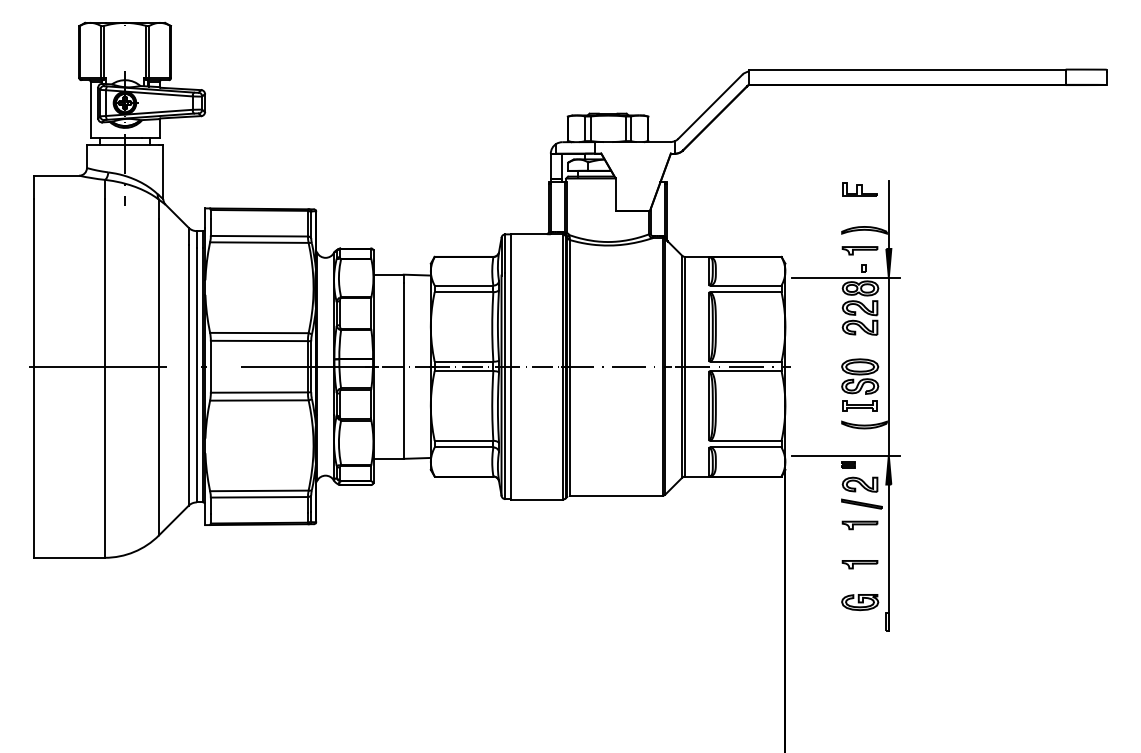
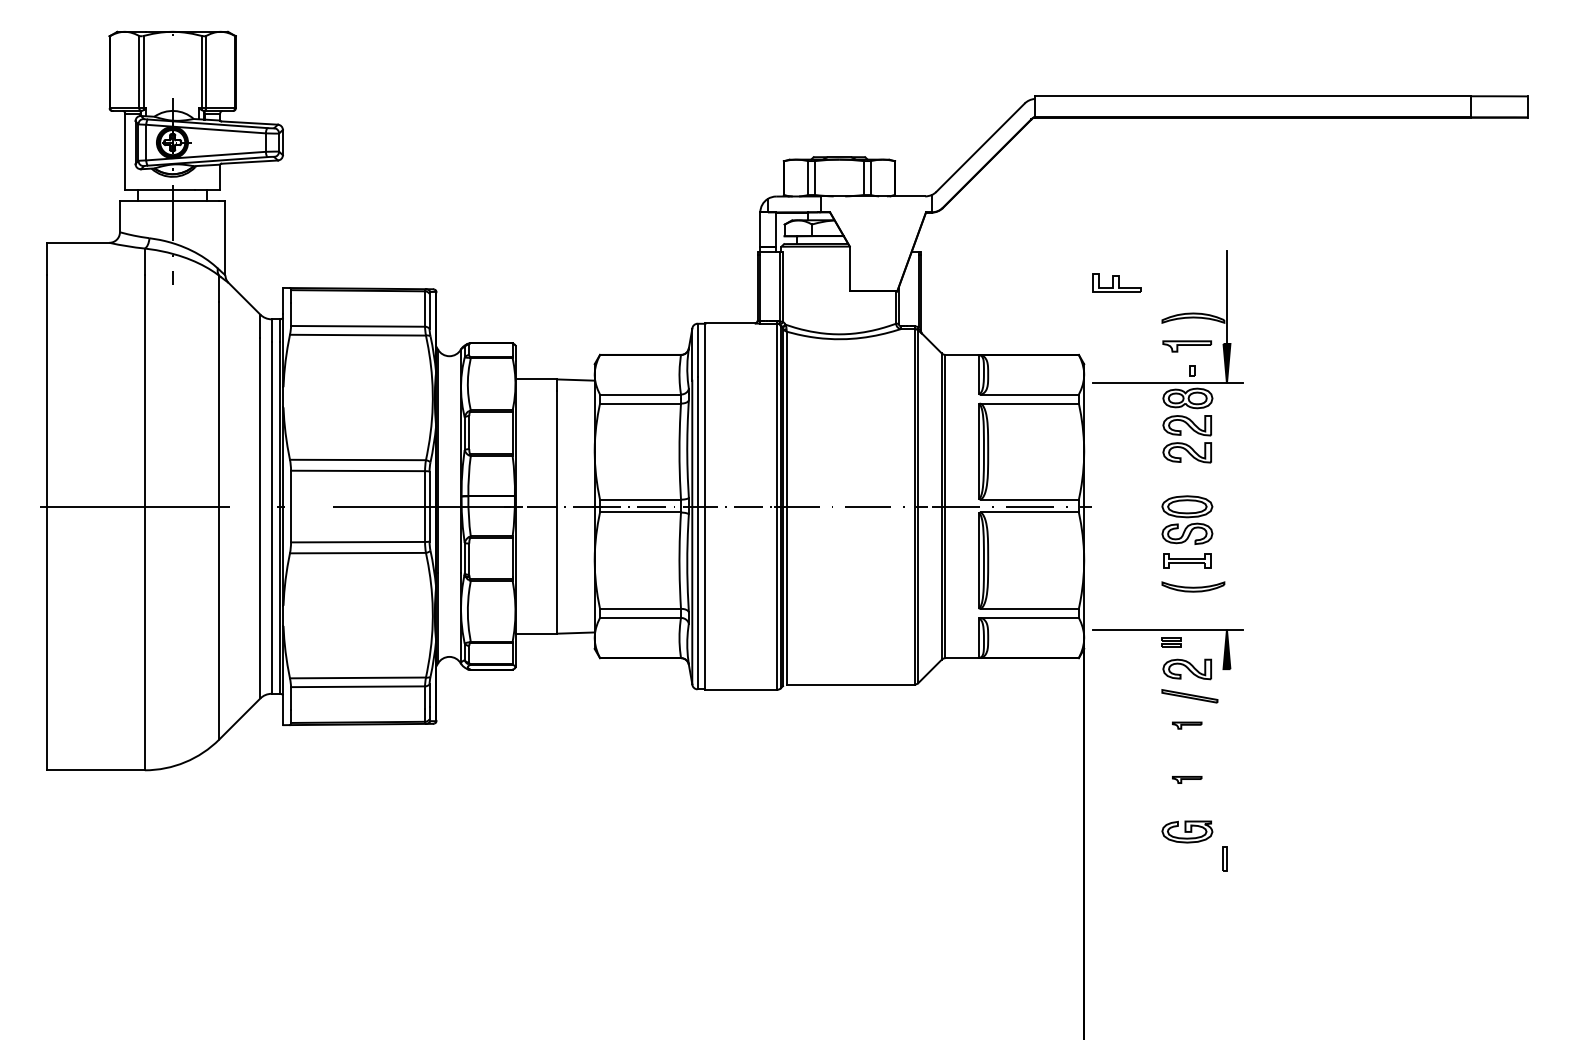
part: (859, 189) -> (1116, 282), moved
line: (888, 366) -> (1226, 506), removed
part: (859, 525) -> (1186, 725), size x0.6
line: (888, 557) -> (1226, 769), removed
part: (859, 564) -> (1186, 779), size x0.6

